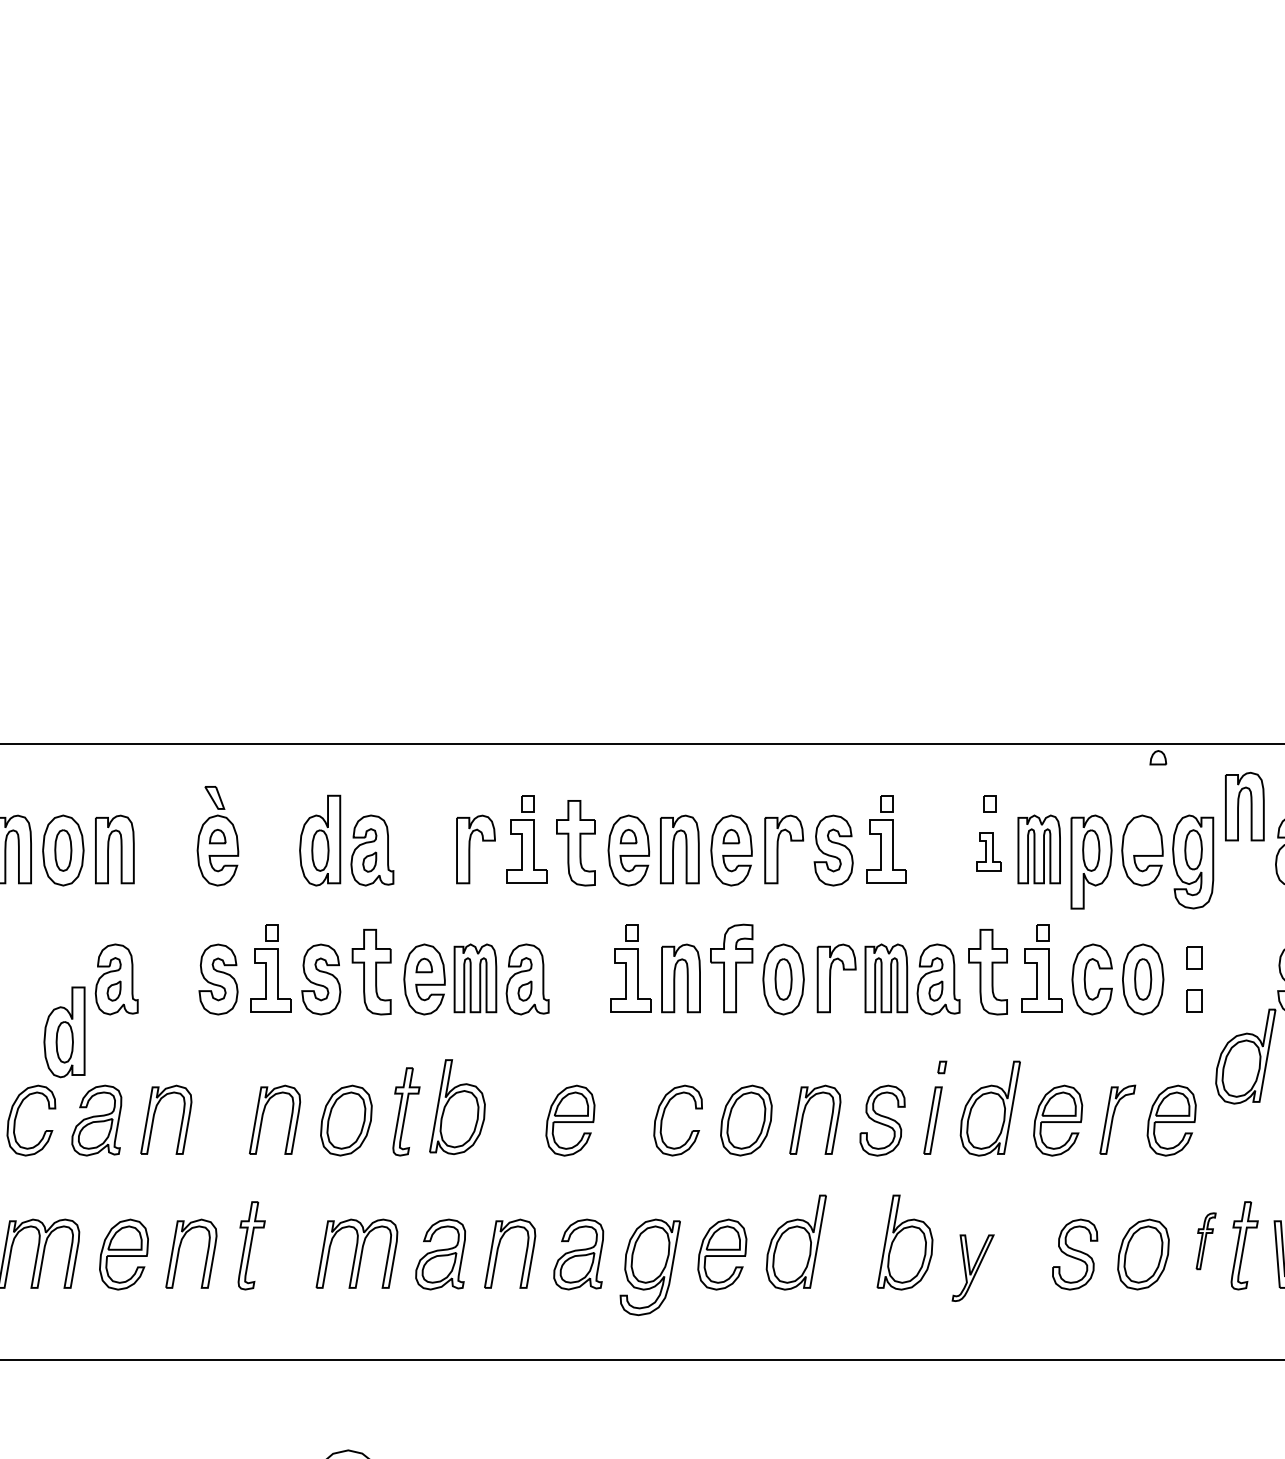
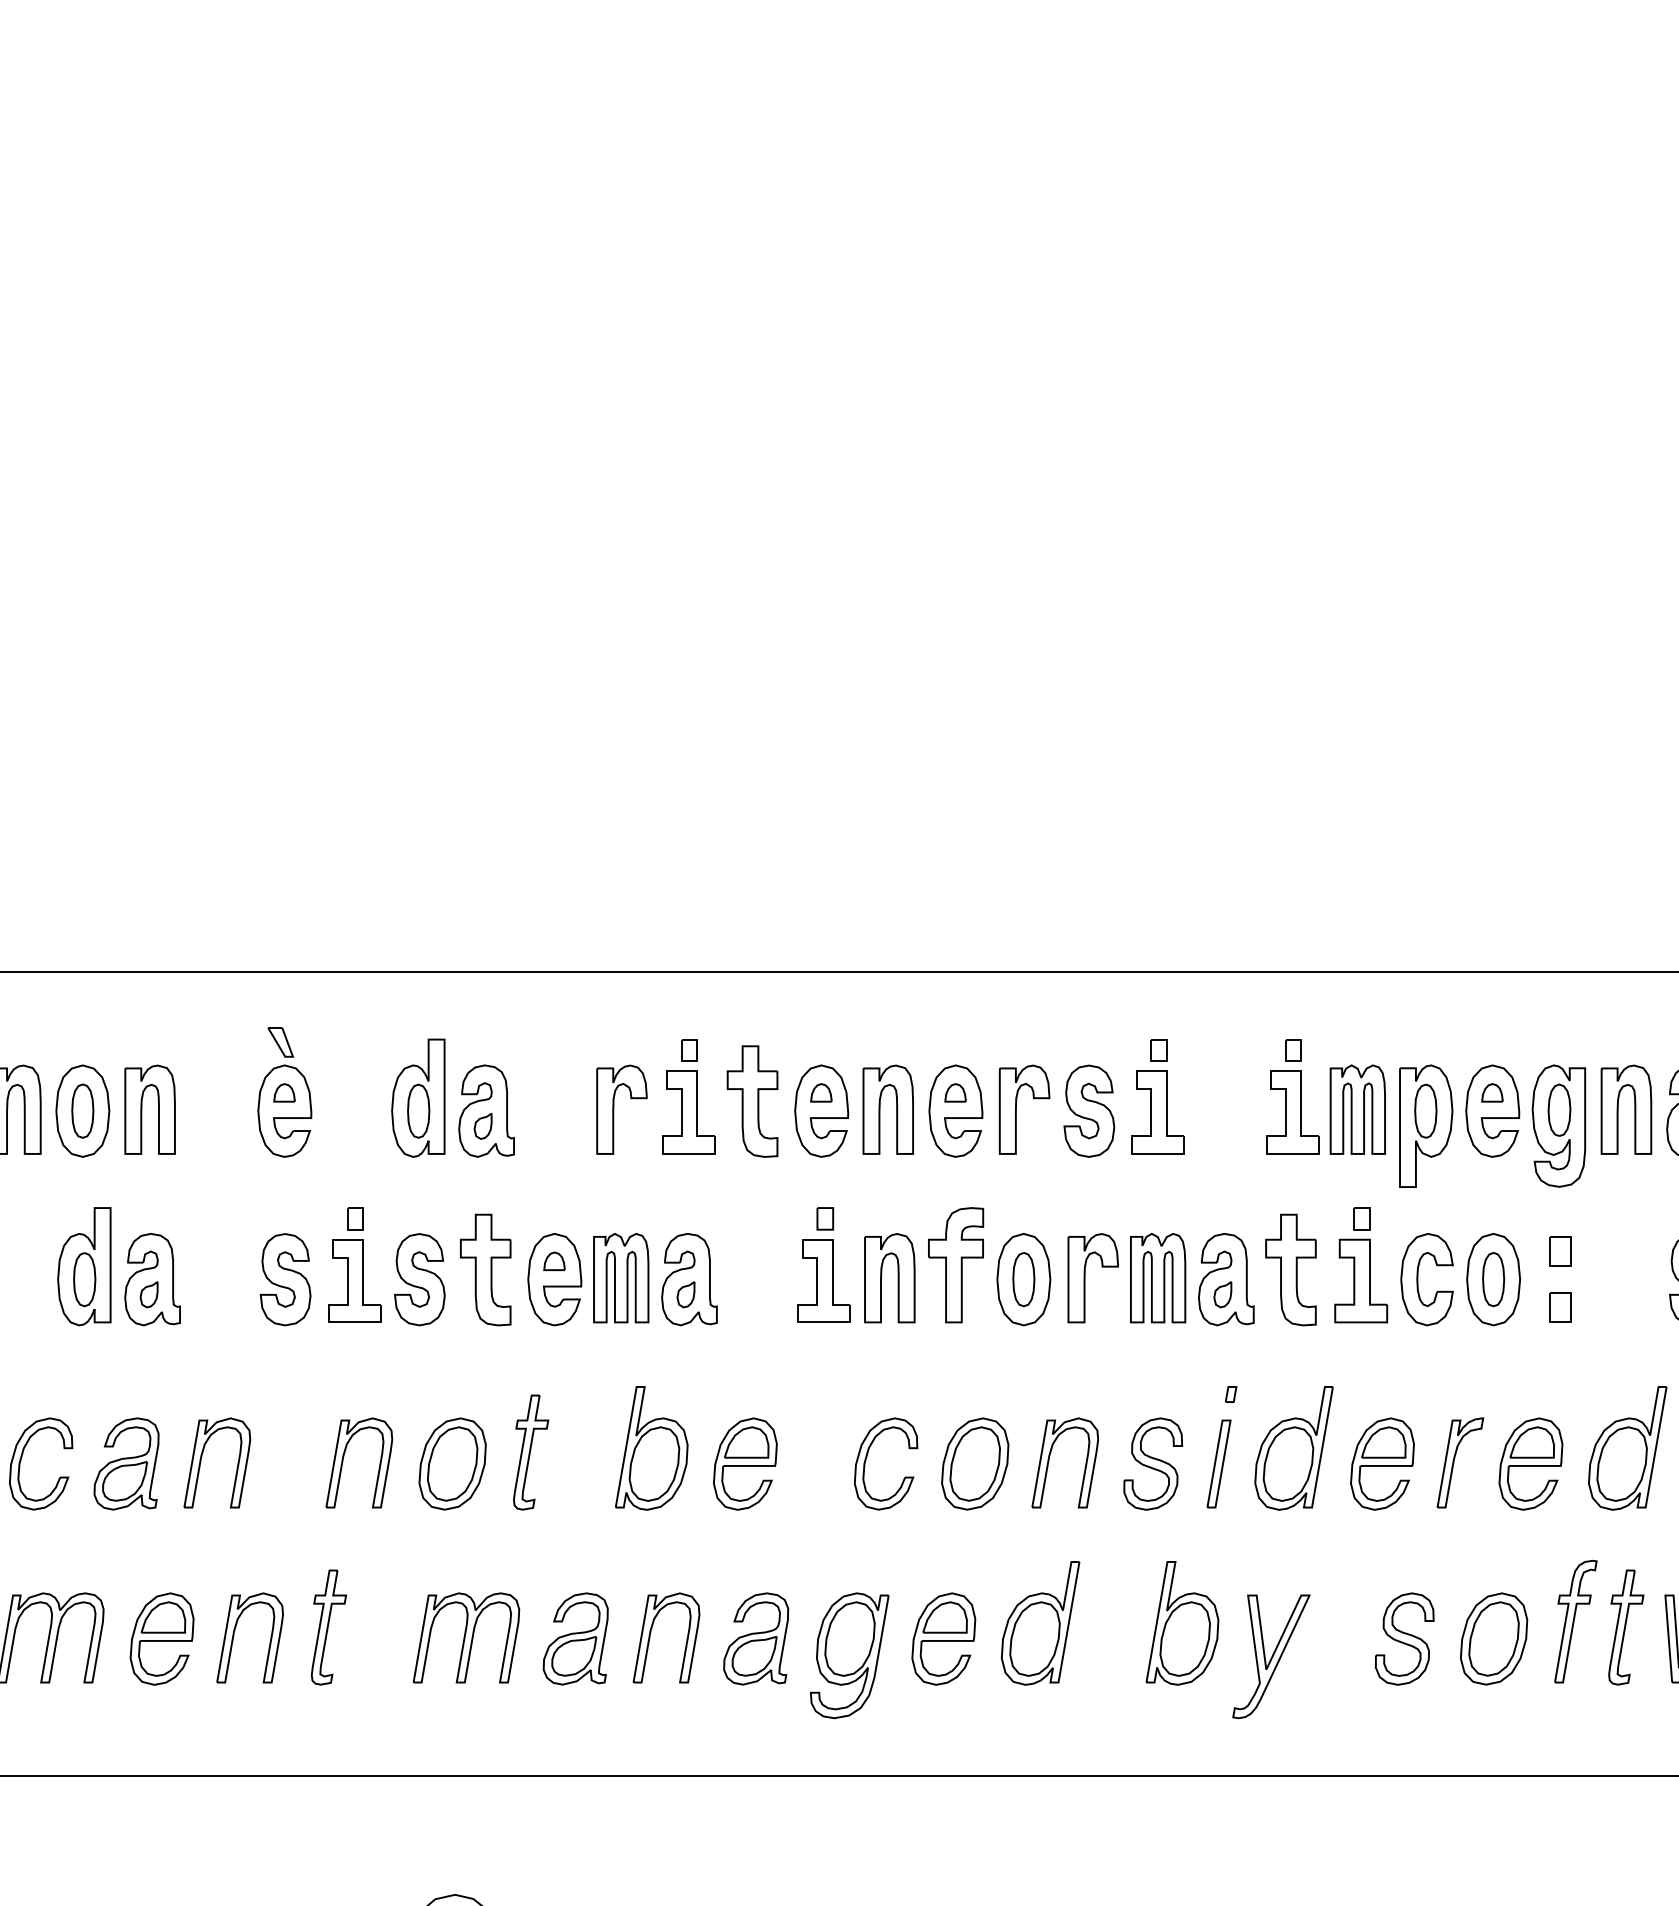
part: (1158, 757) -> (1492, 1092), moved
part: (1238, 806) -> (1618, 1109), moved
part: (989, 851) -> (1292, 1112), size x1.67
part: (64, 1032) -> (84, 1266), moved
part: (1245, 1056) -> (1627, 1448), moved
part: (457, 1107) -> (651, 1448), moved
part: (1205, 1241) -> (1575, 1621), size x1.67
part: (973, 1267) -> (1271, 1656), size x1.43

